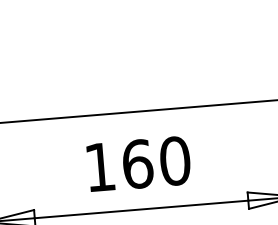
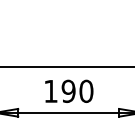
text: (137, 162) -> (68, 90), 160 -> 190

